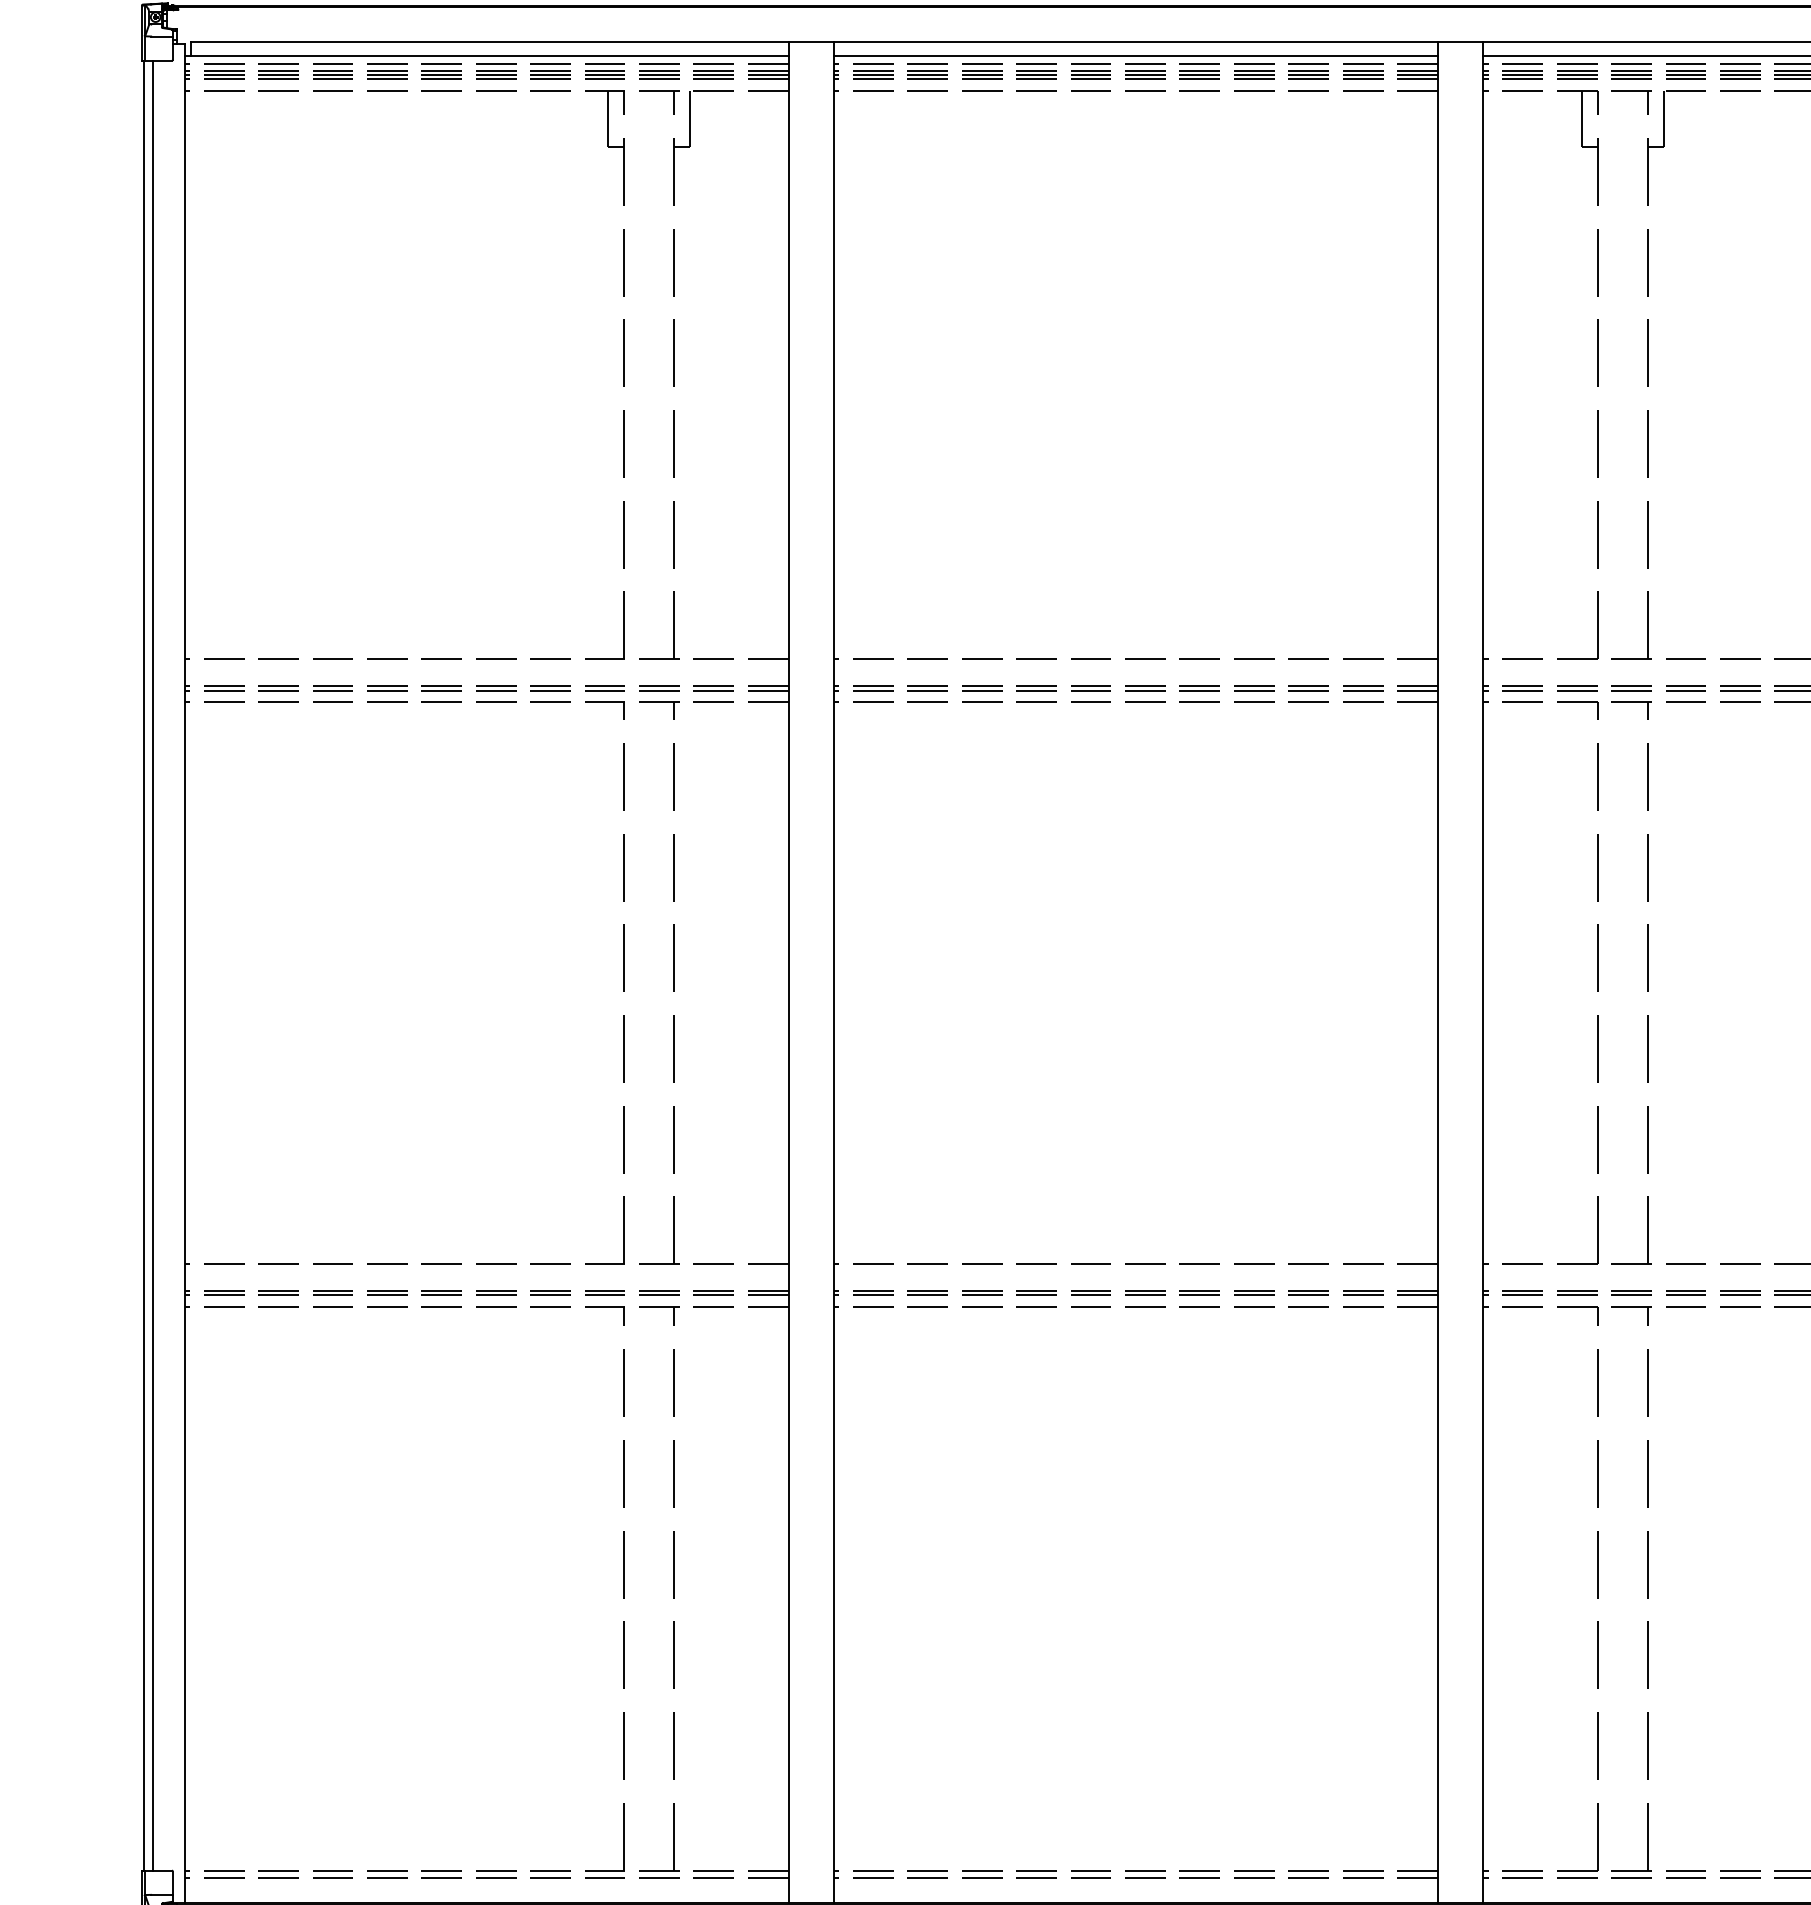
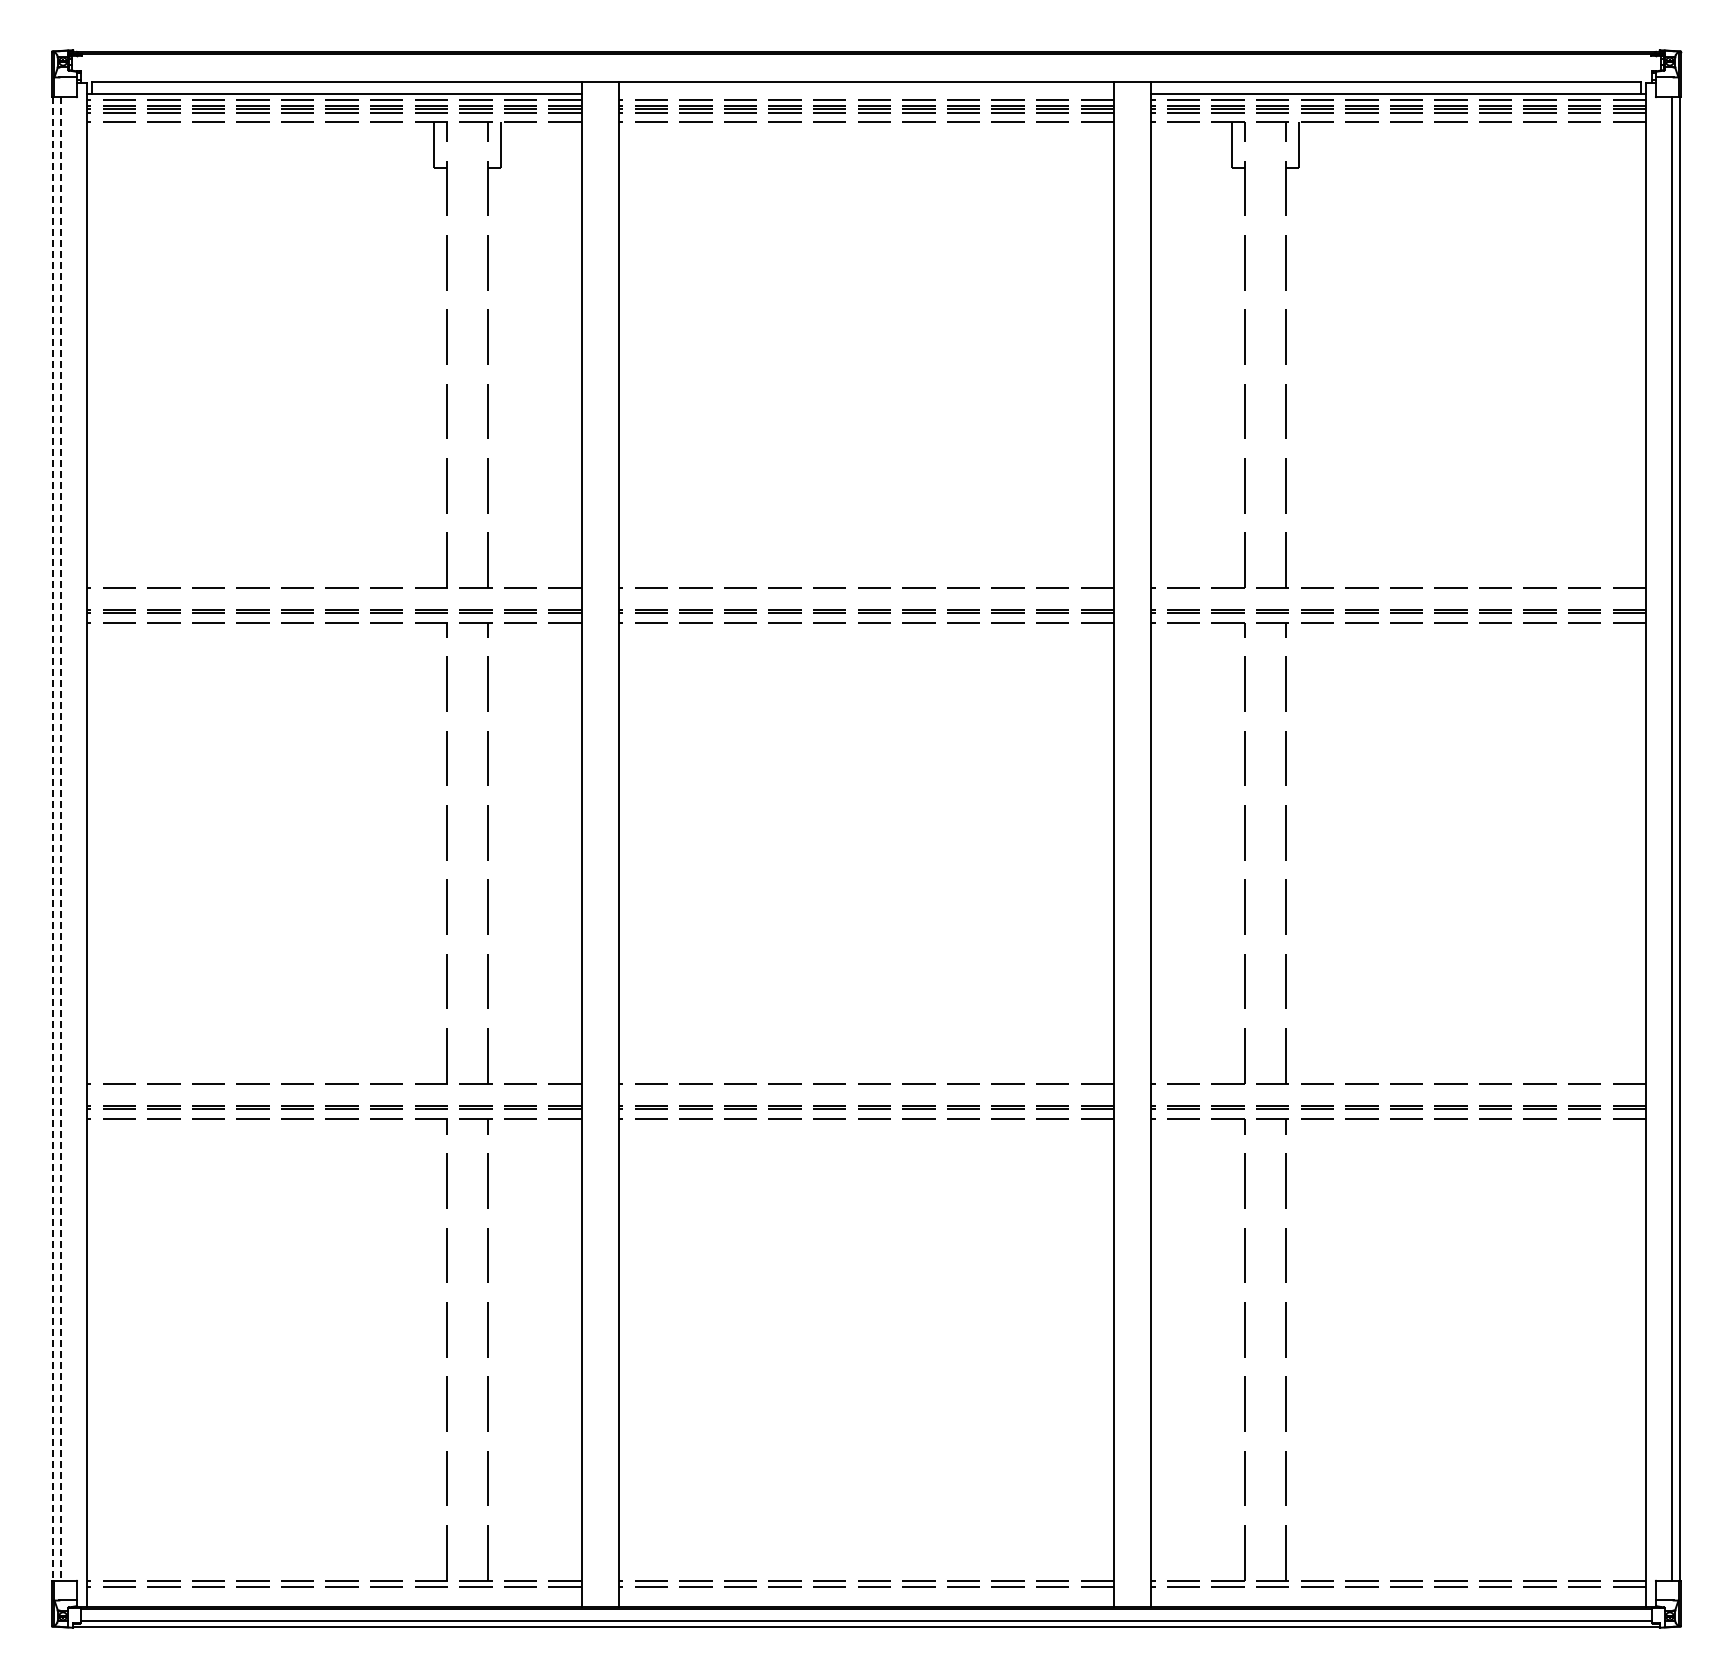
line: (1135, 56) -> (866, 93), removed
line: (143, 966) -> (53, 839), solid -> dashed
line: (152, 966) -> (60, 839), solid -> dashed

